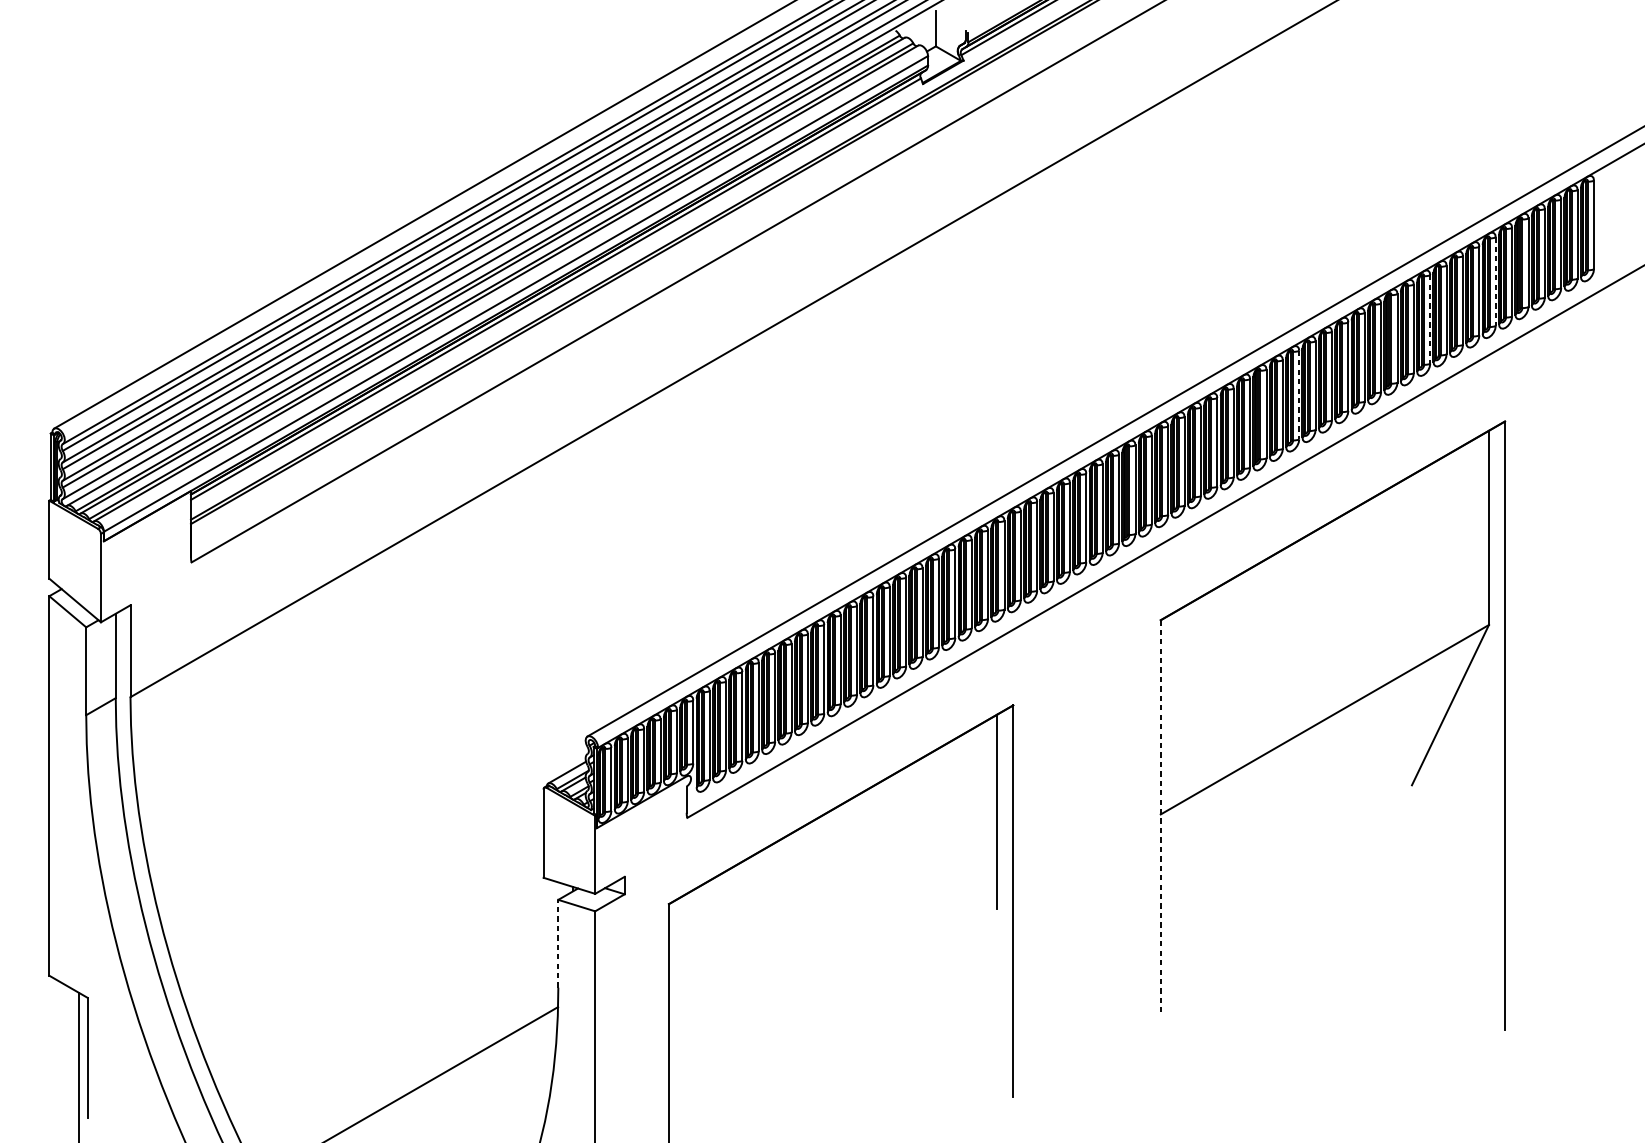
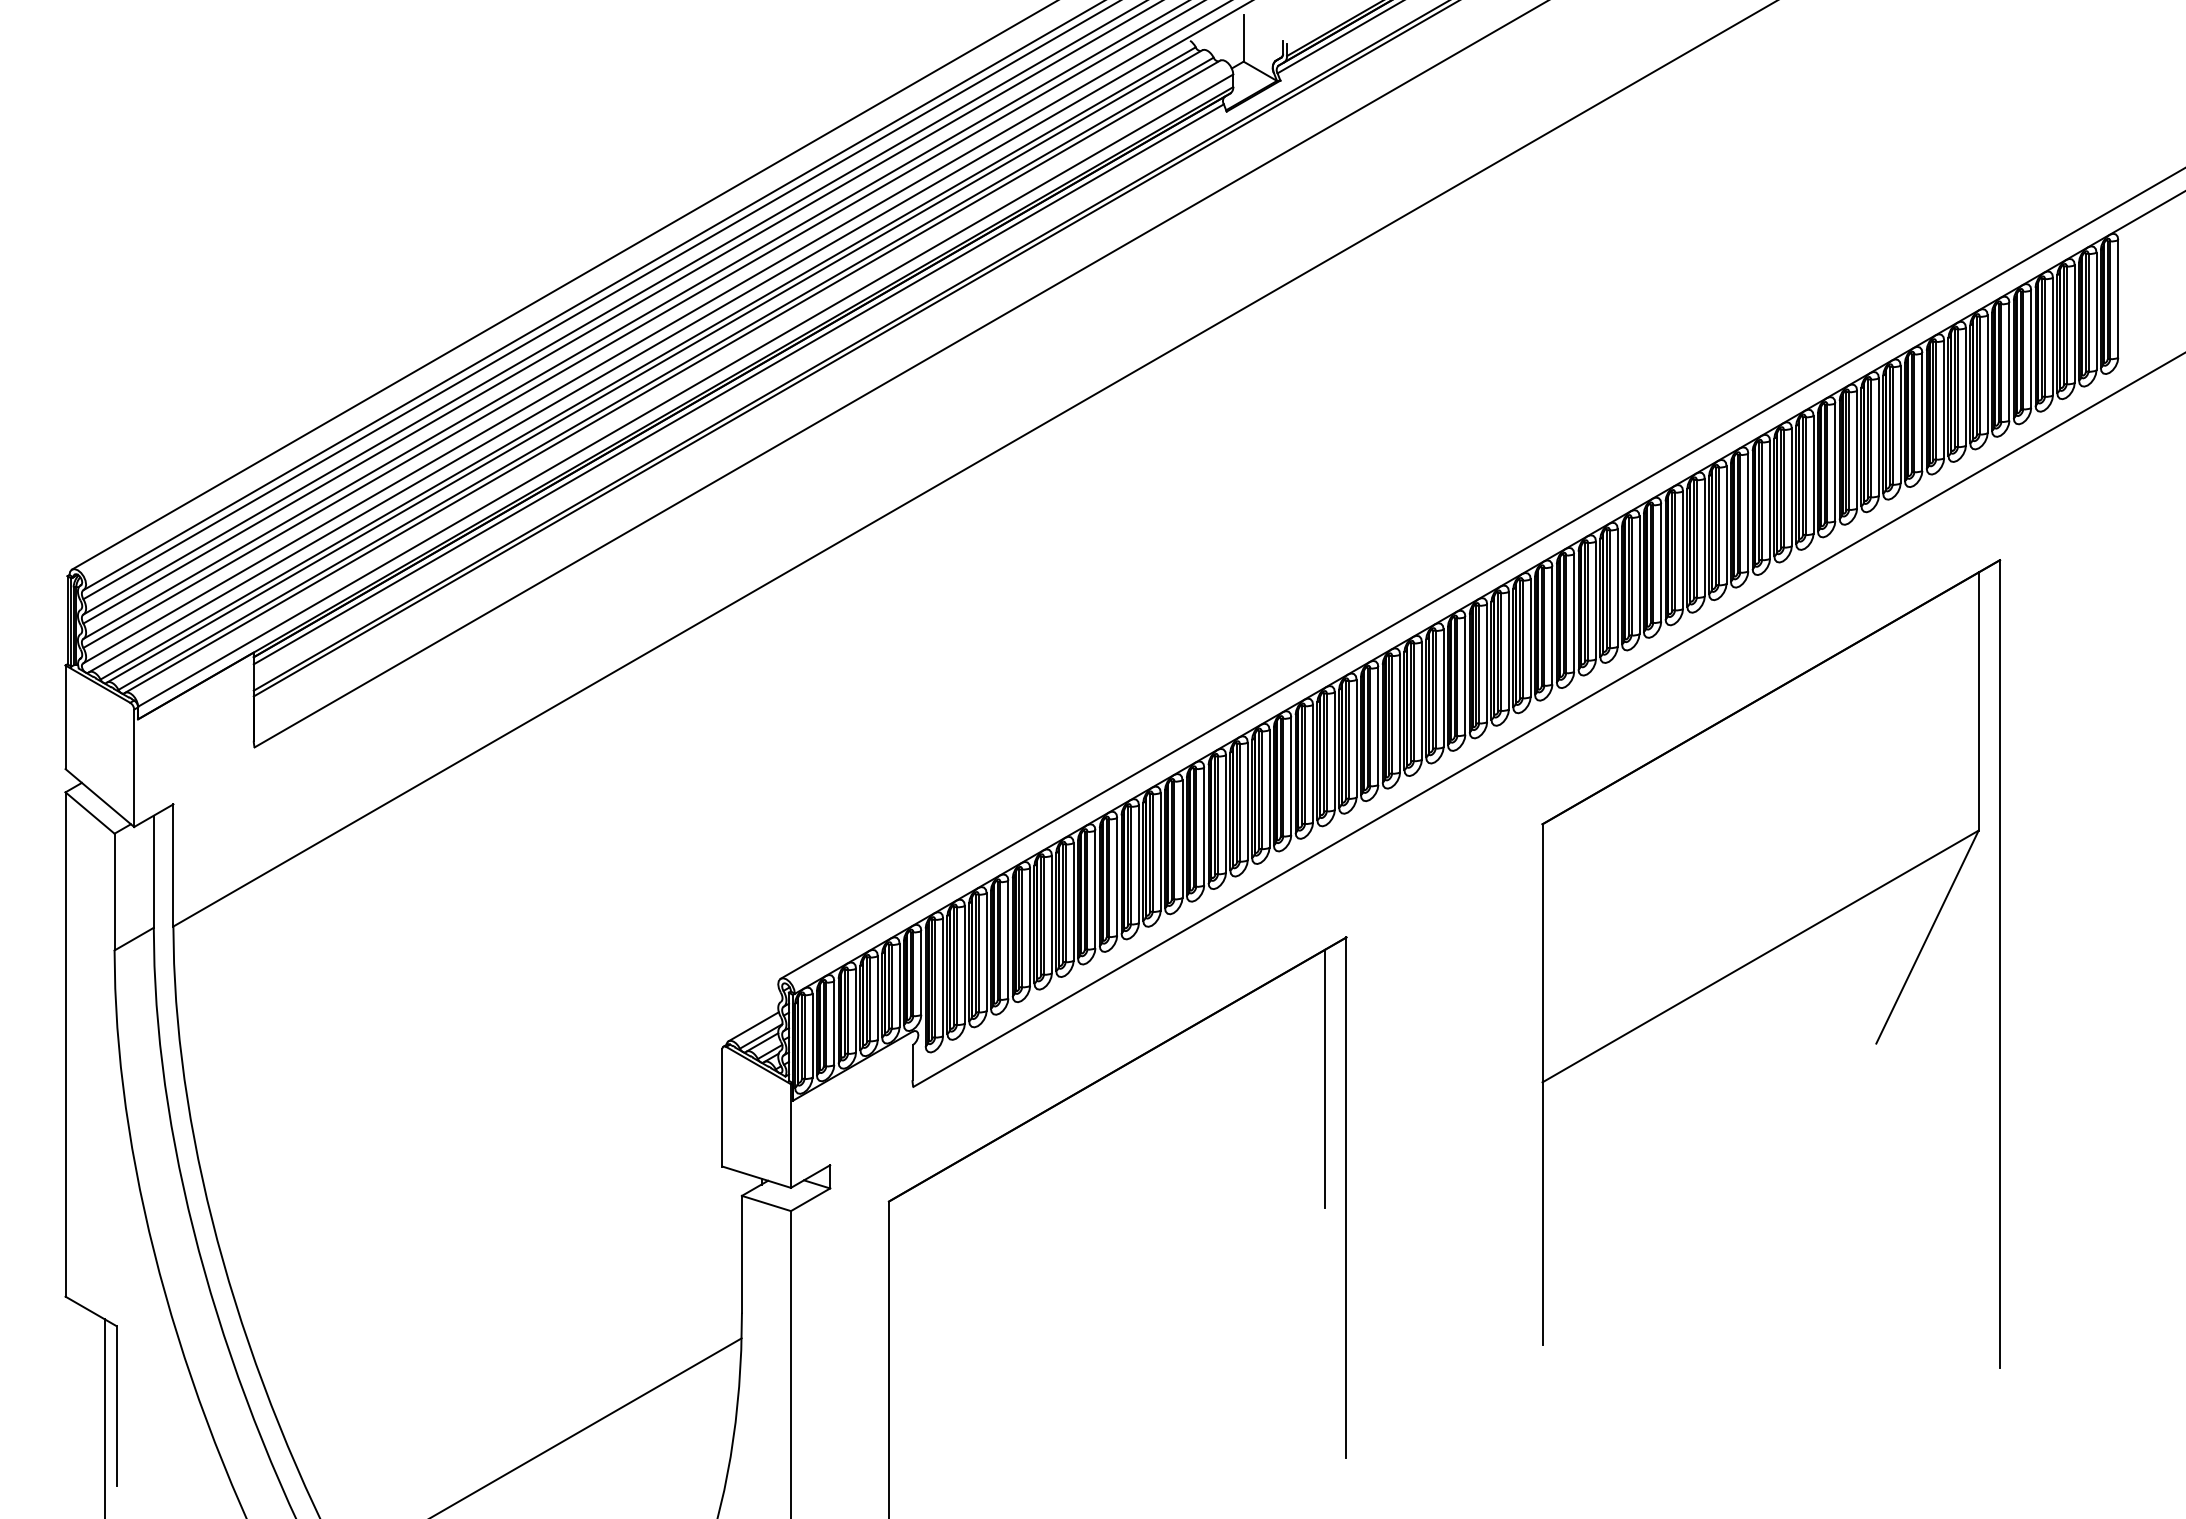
line: (1495, 281) -> (1987, 374), dashed -> solid
line: (1430, 319) -> (1900, 424), dashed -> solid
line: (1299, 395) -> (1726, 525), dashed -> solid
line: (1160, 816) -> (1542, 1085), dashed -> solid
line: (557, 943) -> (741, 1253), dashed -> solid

